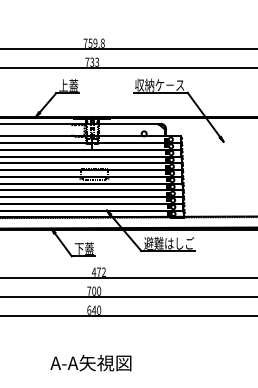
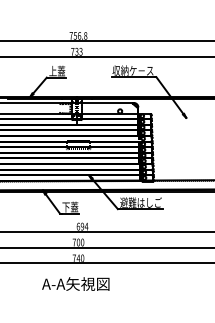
text: (95, 42) -> (79, 35), 759.8 -> 756.8
text: (98, 271) -> (82, 226), 472 -> 694
text: (89, 309) -> (74, 257), 640 -> 740
text: (90, 362) -> (75, 283), moved

